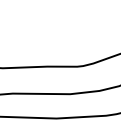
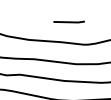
line: (53, 37) -> (68, 21), added

